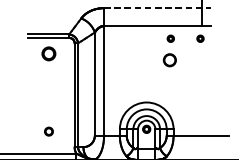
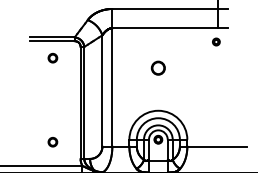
line: (157, 7) -> (170, 8), dashed -> solid
part: (170, 38) -> (184, 41), removed
part: (48, 53) -> (52, 57), size x0.62
circle: (169, 59) -> (157, 67), moved

